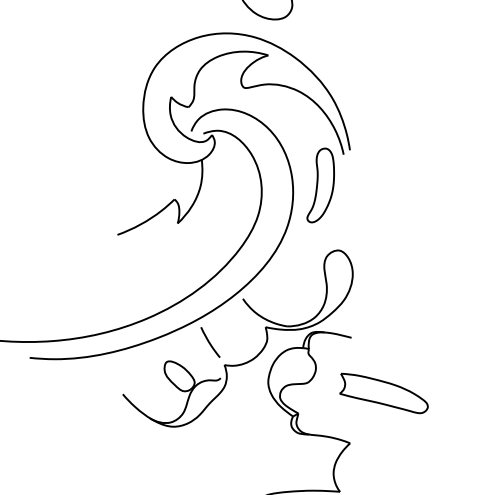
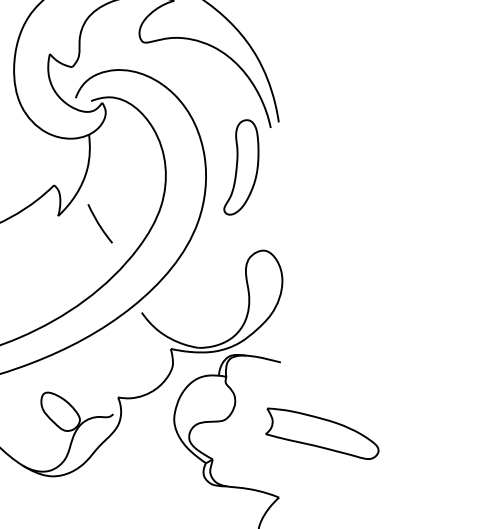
curve: (210, 342) -> (100, 223), moved

